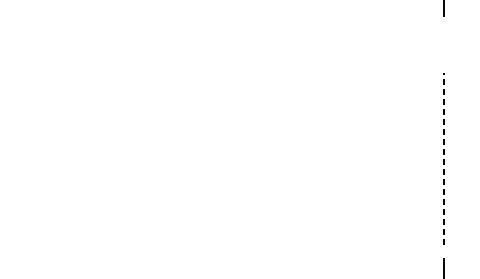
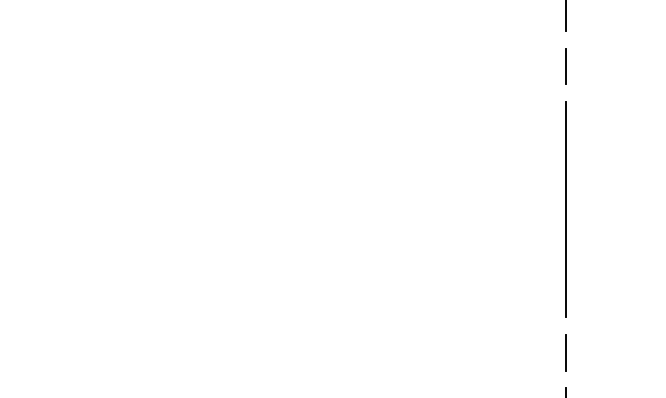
line: (444, 44) -> (565, 66), added
line: (444, 158) -> (565, 209), dashed -> solid

